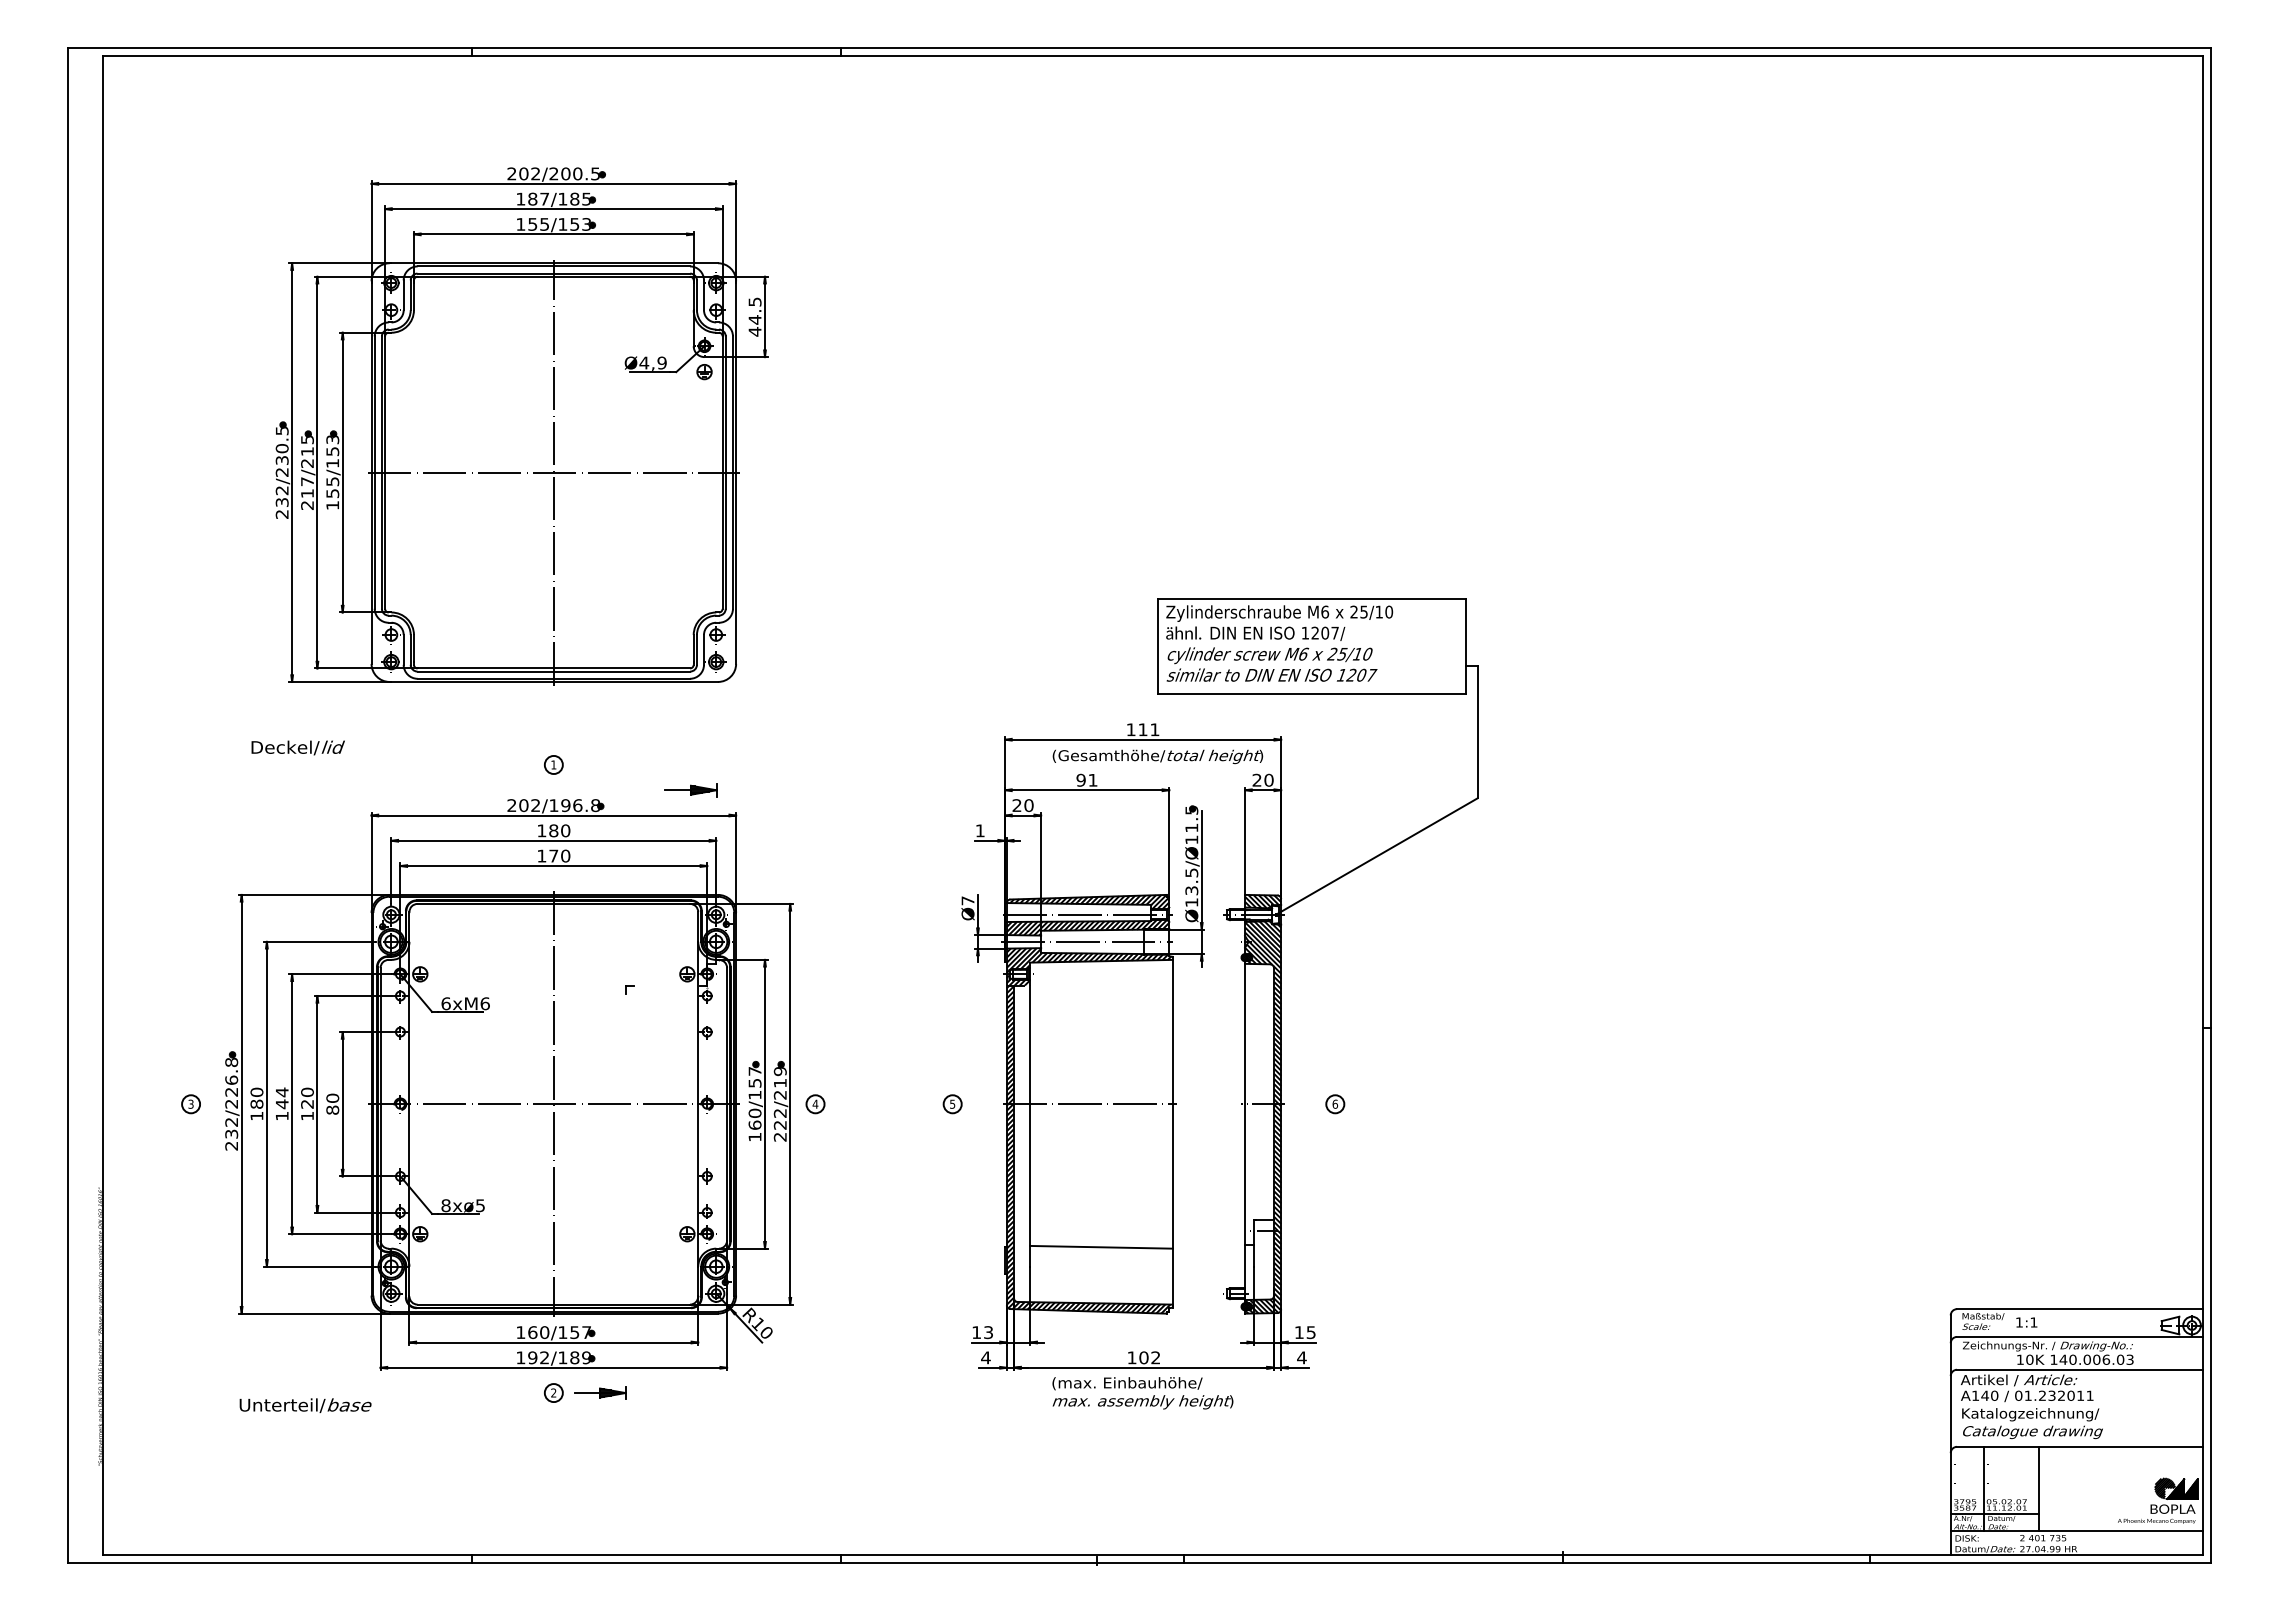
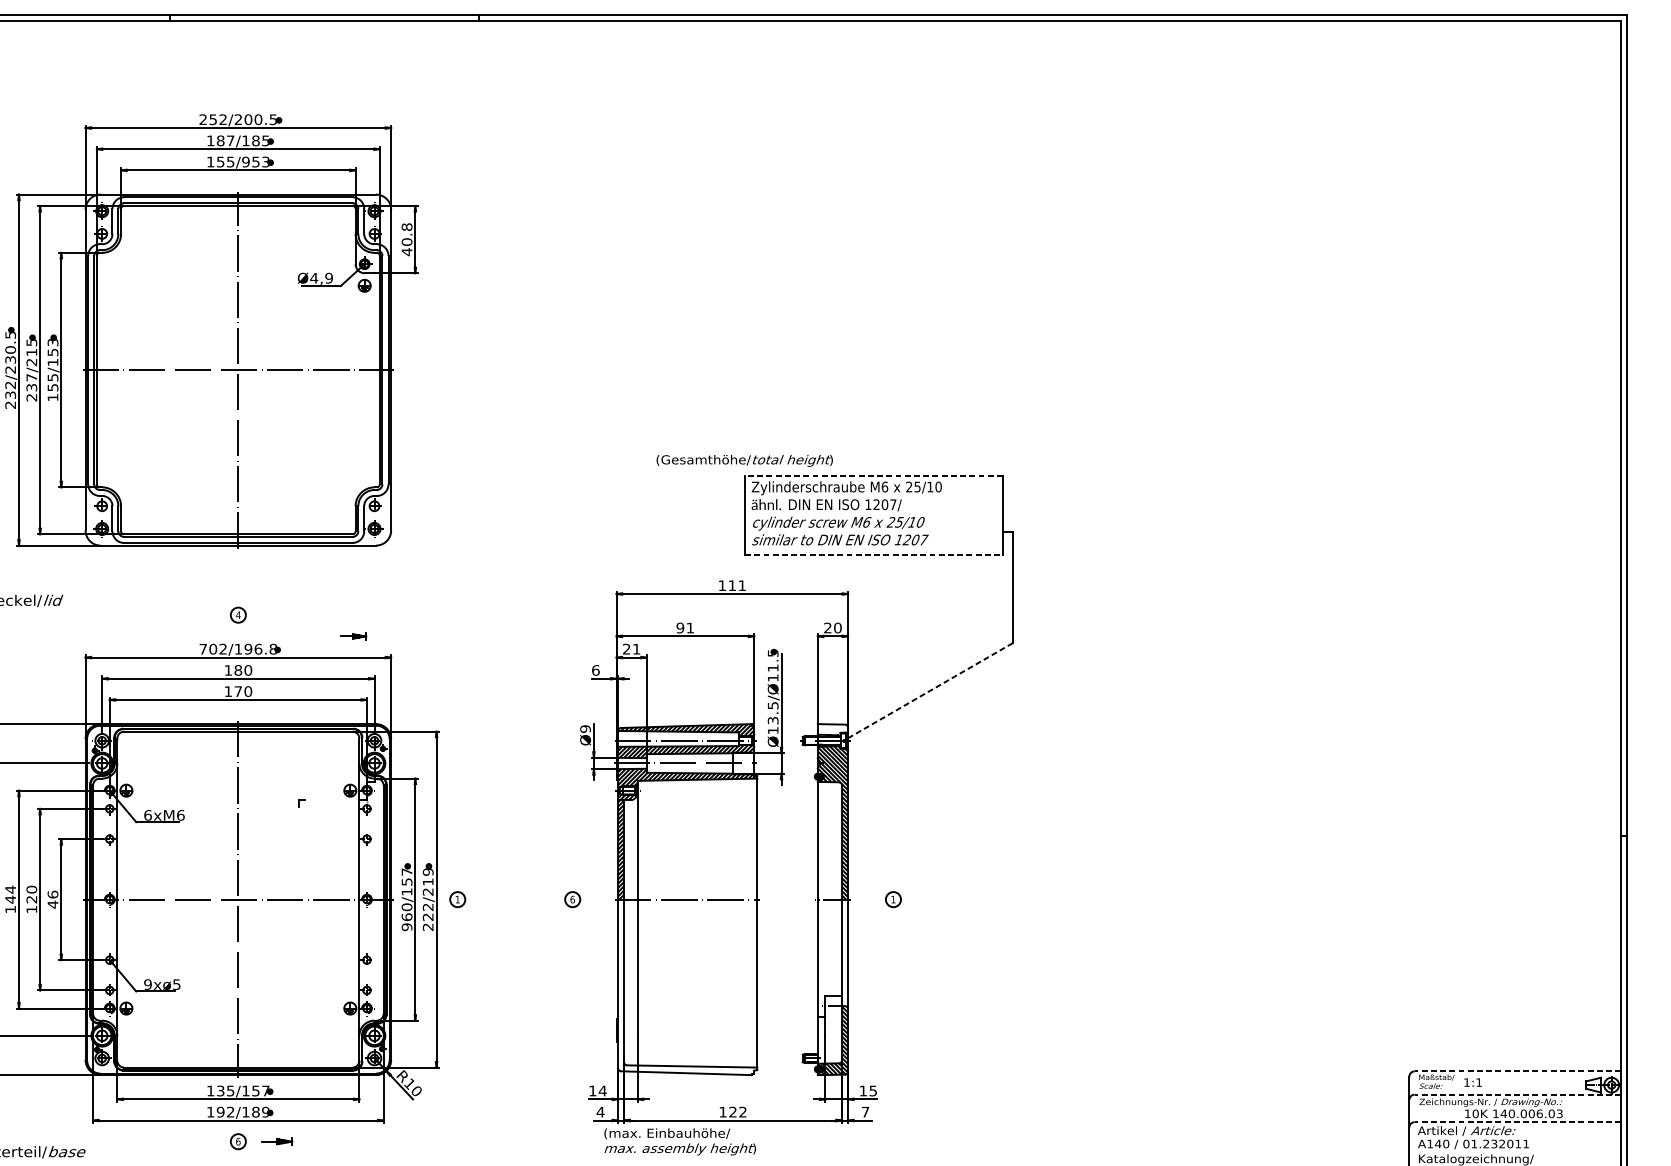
text: (523, 173) -> (212, 119), 202/200.5 -> 252/200.5
text: (562, 224) -> (245, 162), 155/153 -> 155/953
text: (754, 310) -> (406, 234), 44.5 -> 40.8
text: (307, 493) -> (31, 387), 217/215 -> 237/215
line: (1312, 599) -> (874, 476), solid -> dashed
line: (1312, 693) -> (874, 555), solid -> dashed
text: (1157, 756) -> (744, 460), moved
text: (553, 764) -> (238, 614), 1 -> 4
part: (690, 790) -> (352, 636), size x0.6
text: (511, 805) -> (202, 649), 202/196.8 -> 702/196.8
text: (1028, 805) -> (636, 649), 20 -> 21
text: (979, 830) -> (595, 670), 1 -> 6
line: (1376, 856) -> (927, 691), solid -> dashed
text: (967, 900) -> (585, 728), Ø7 -> Ø9
hatch: (1263, 901) -> (833, 729), removed
text: (815, 1103) -> (457, 898), 4 -> 1
text: (952, 1103) -> (572, 898), 5 -> 6
text: (1335, 1103) -> (893, 898), 6 -> 1
text: (332, 1104) -> (52, 899), 80 -> 46
text: (754, 1136) -> (406, 926), 160/157 -> 960/157
hatch: (1277, 1167) -> (845, 952), removed
text: (445, 1205) -> (147, 984), 8xø5 -> 9xø5
hatch: (1089, 1208) -> (687, 987), removed
line: (1101, 1246) -> (697, 1018), removed
line: (2079, 1309) -> (1517, 1071), solid -> dashed
text: (538, 1332) -> (225, 1090), 160/157 -> 135/157
text: (988, 1332) -> (602, 1090), 13 -> 14
line: (2079, 1336) -> (1517, 1094), solid -> dashed
text: (1143, 1357) -> (732, 1111), 102 -> 122
text: (1301, 1357) -> (865, 1111), 4 -> 7
line: (2079, 1369) -> (1517, 1121), solid -> dashed
text: (553, 1392) -> (238, 1141), 2 -> 6
part: (600, 1392) -> (277, 1141), size x0.7
text: (1142, 1393) -> (679, 1142), moved

